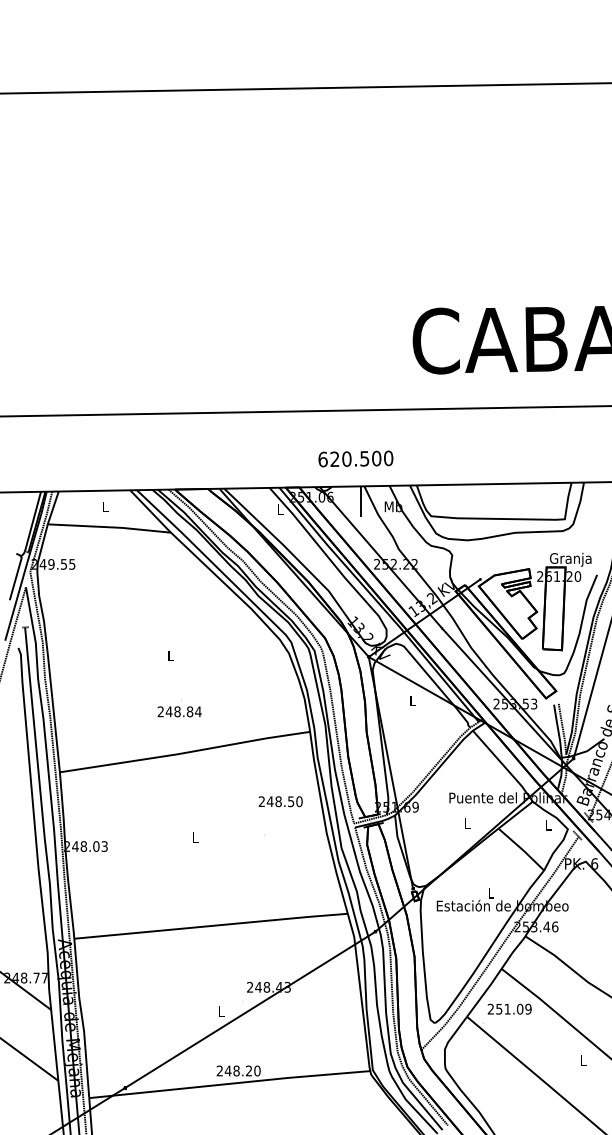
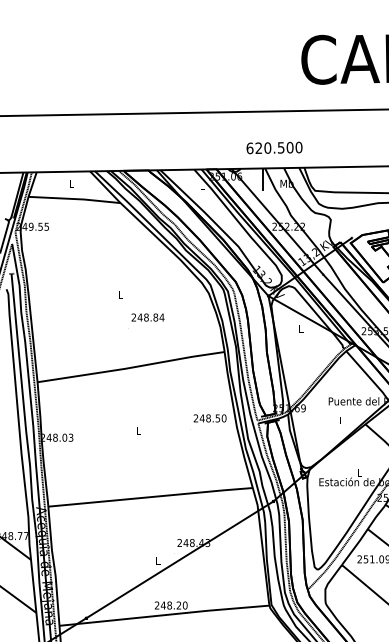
text: (355, 458) -> (274, 147), moved
text: (179, 711) -> (147, 317), moved
text: (280, 801) -> (209, 418), moved

